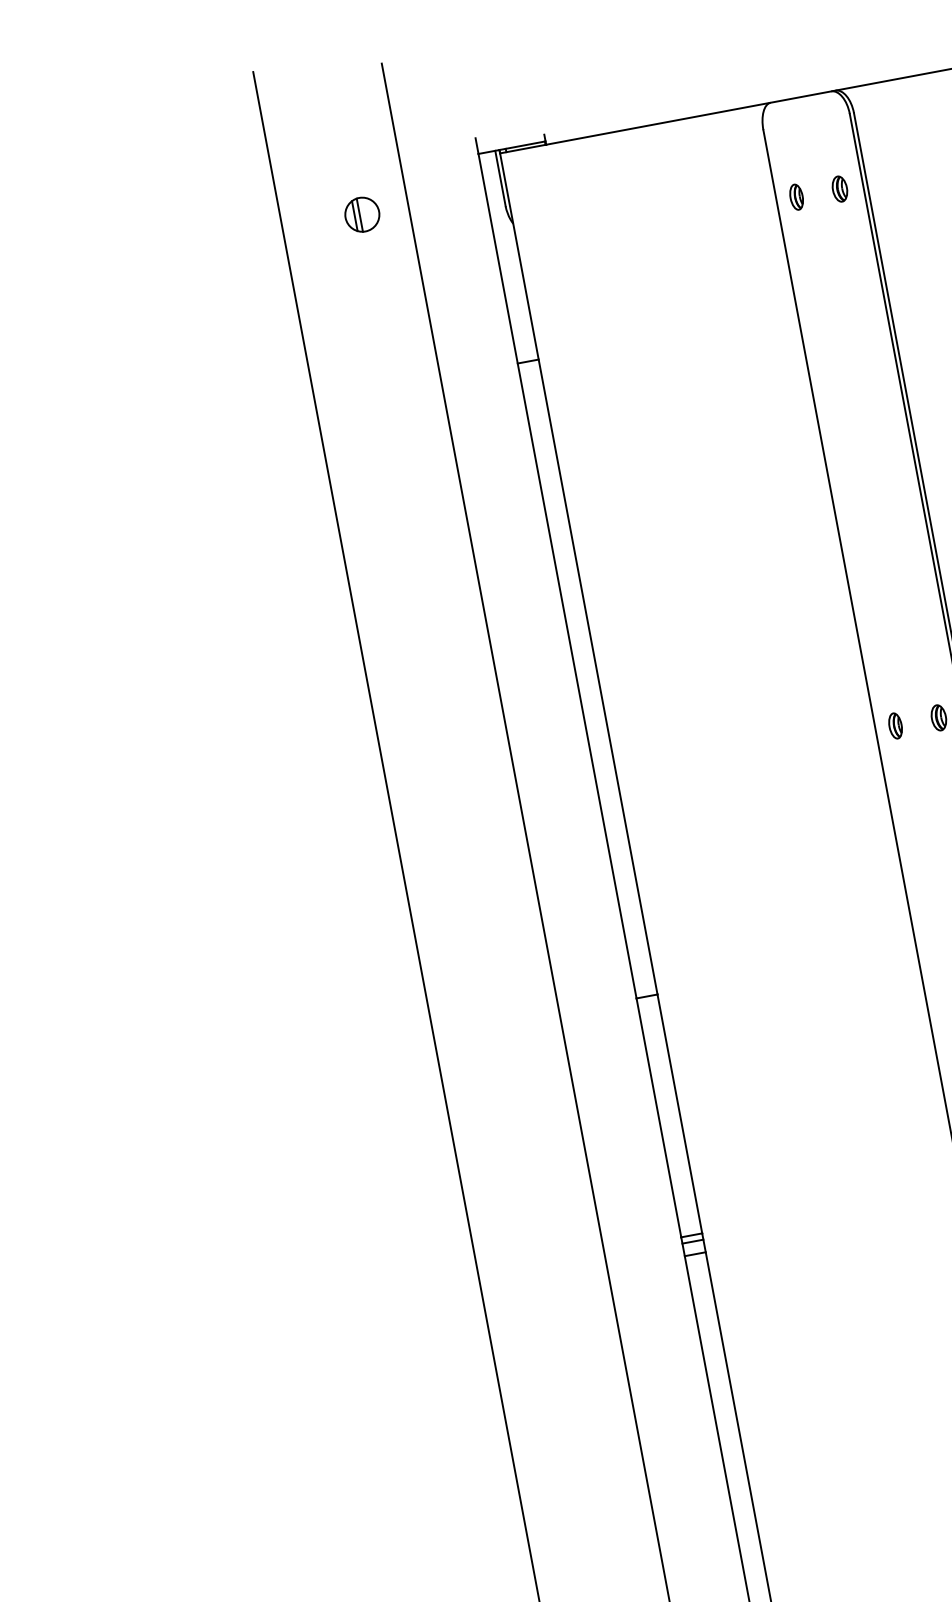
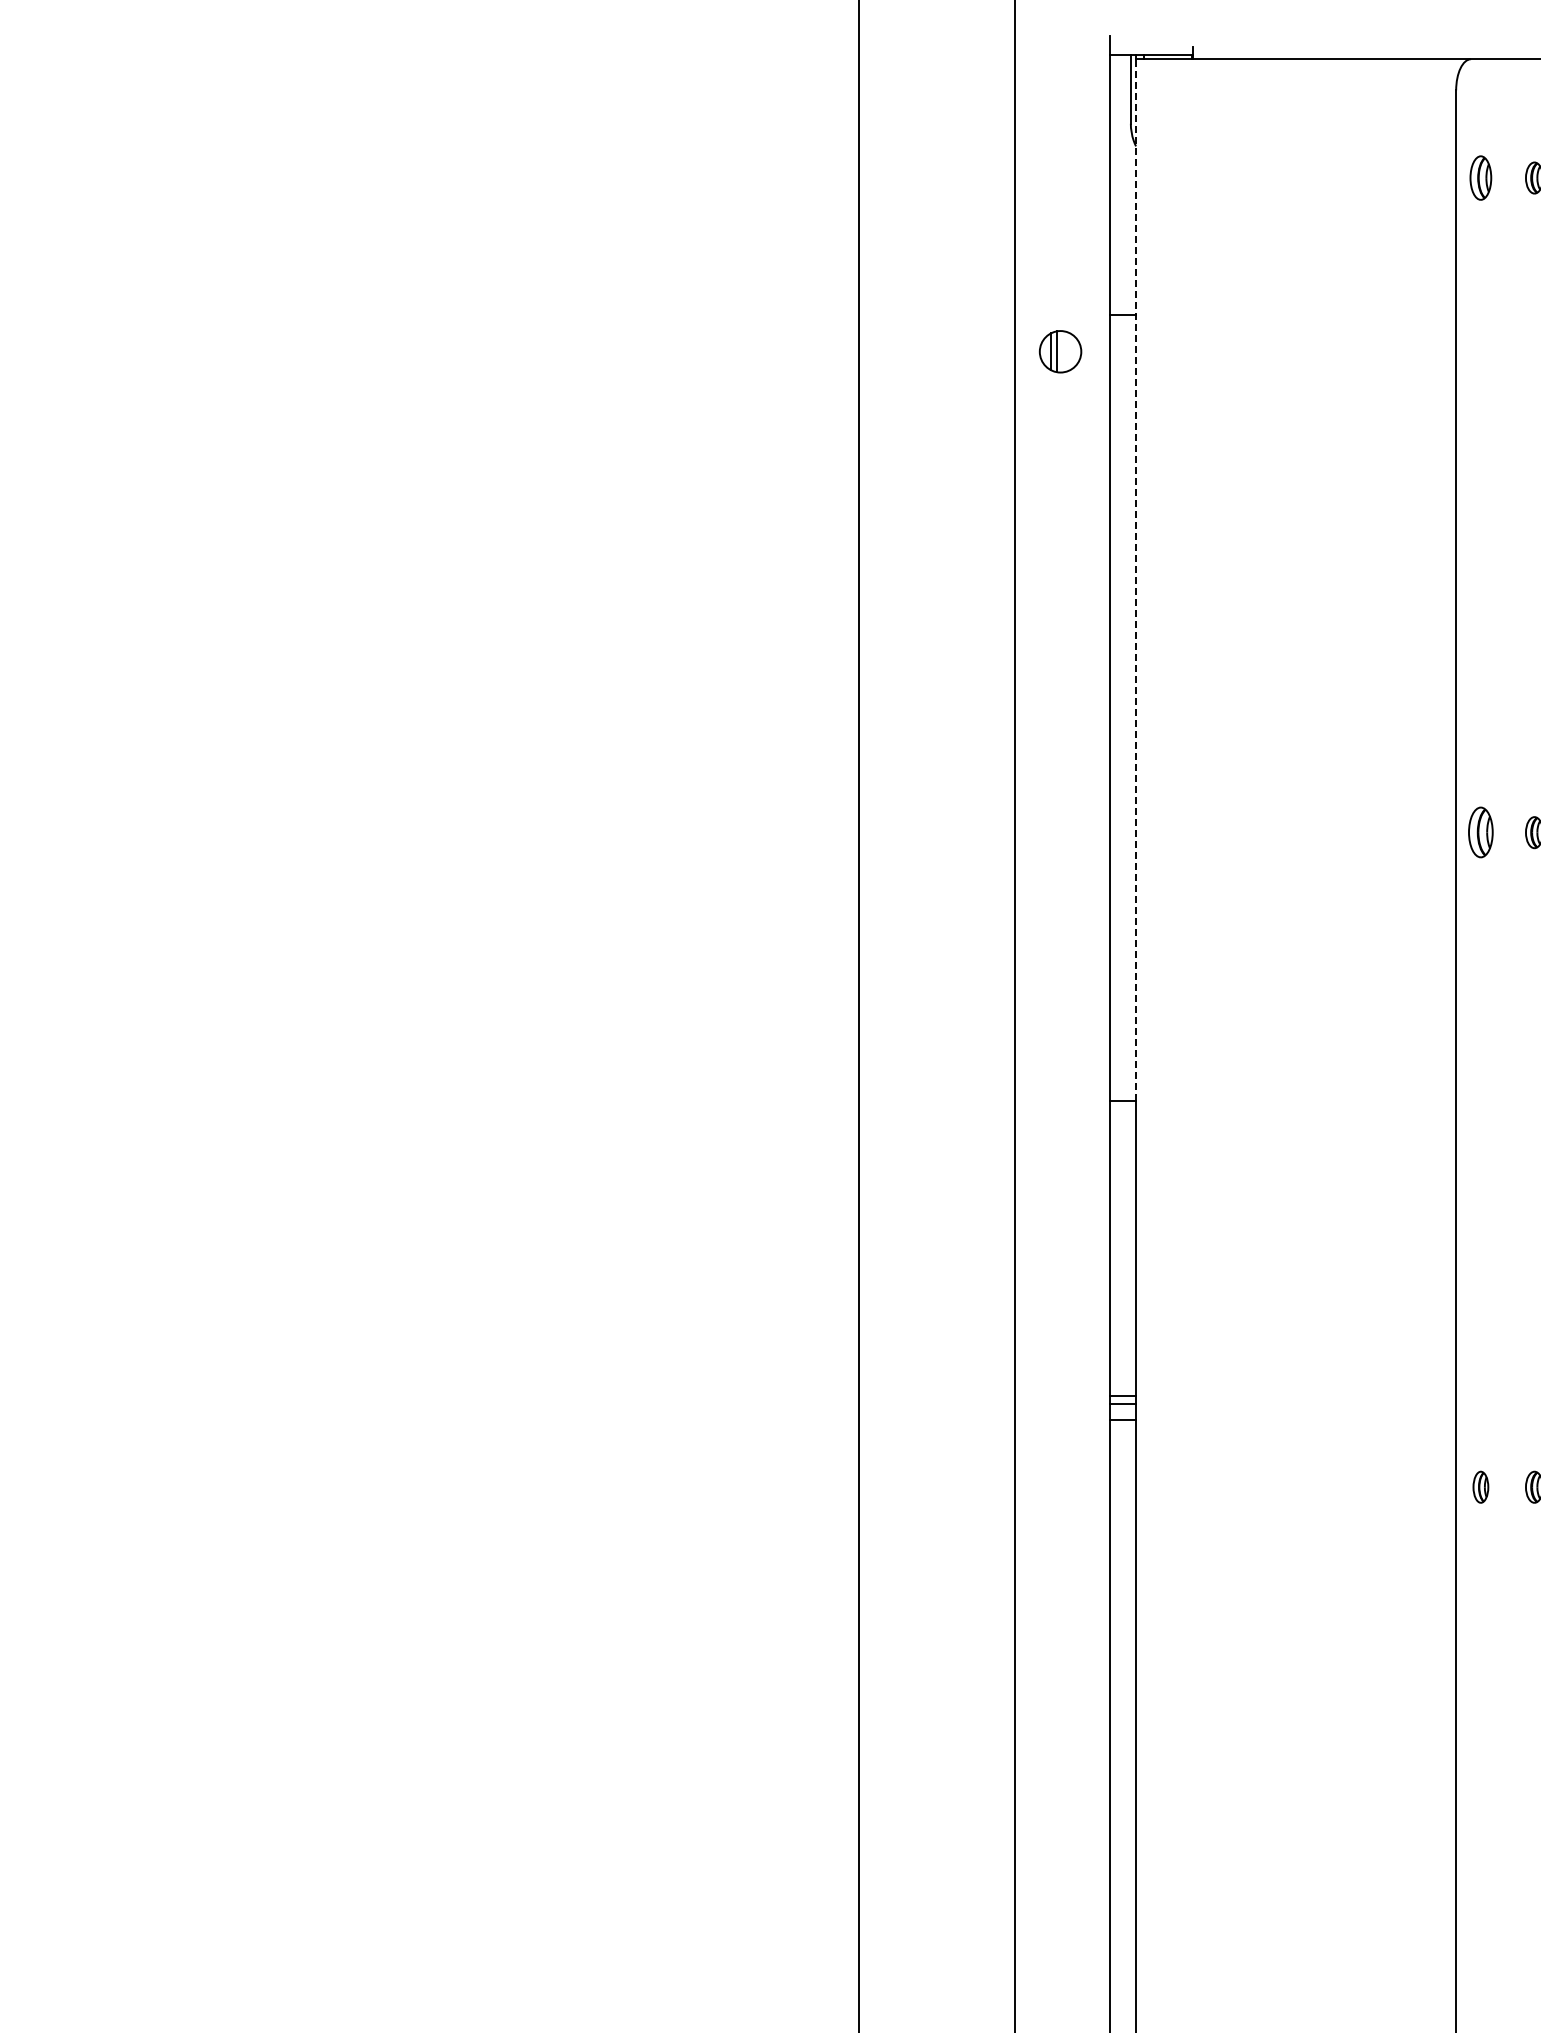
part: (796, 196) -> (1480, 177), size x1.4
part: (362, 214) -> (1060, 351), moved
line: (578, 571) -> (1136, 577), solid -> dashed
part: (895, 725) -> (1480, 832), size x1.6

